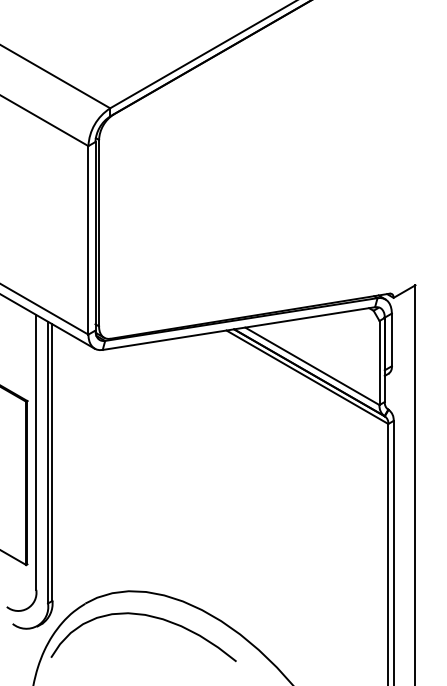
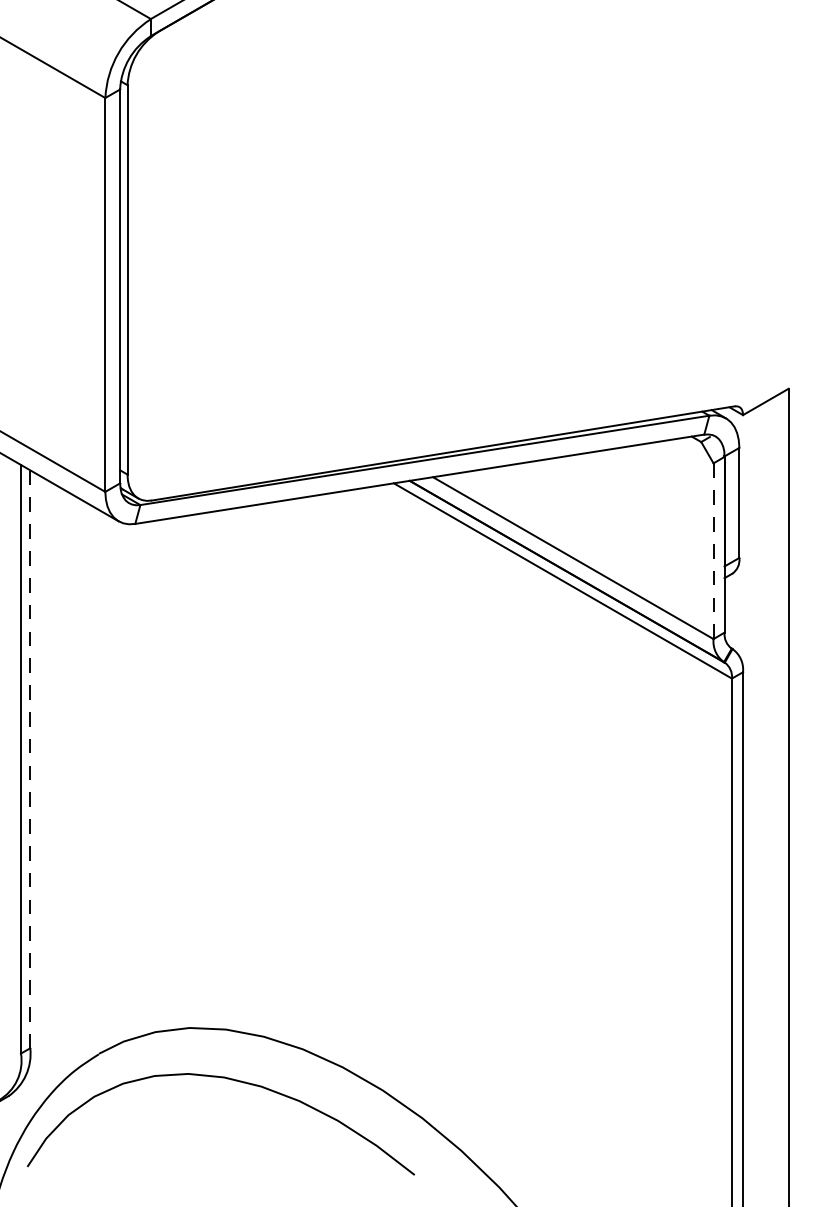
line: (379, 362) -> (713, 550), solid -> dashed
line: (52, 462) -> (30, 759), solid -> dashed

